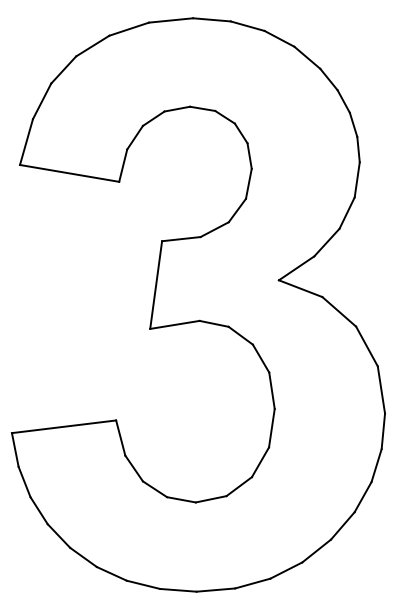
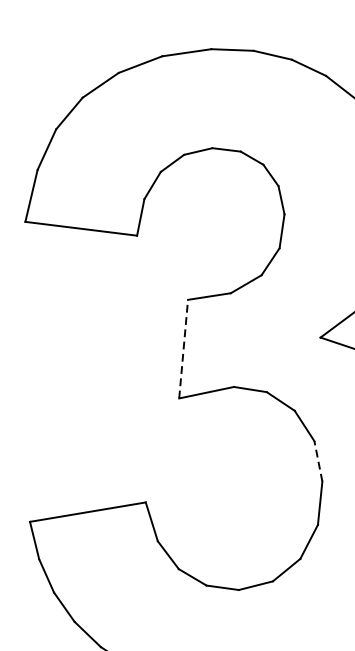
line: (156, 284) -> (183, 348), solid -> dashed
line: (271, 390) -> (317, 461), solid -> dashed

